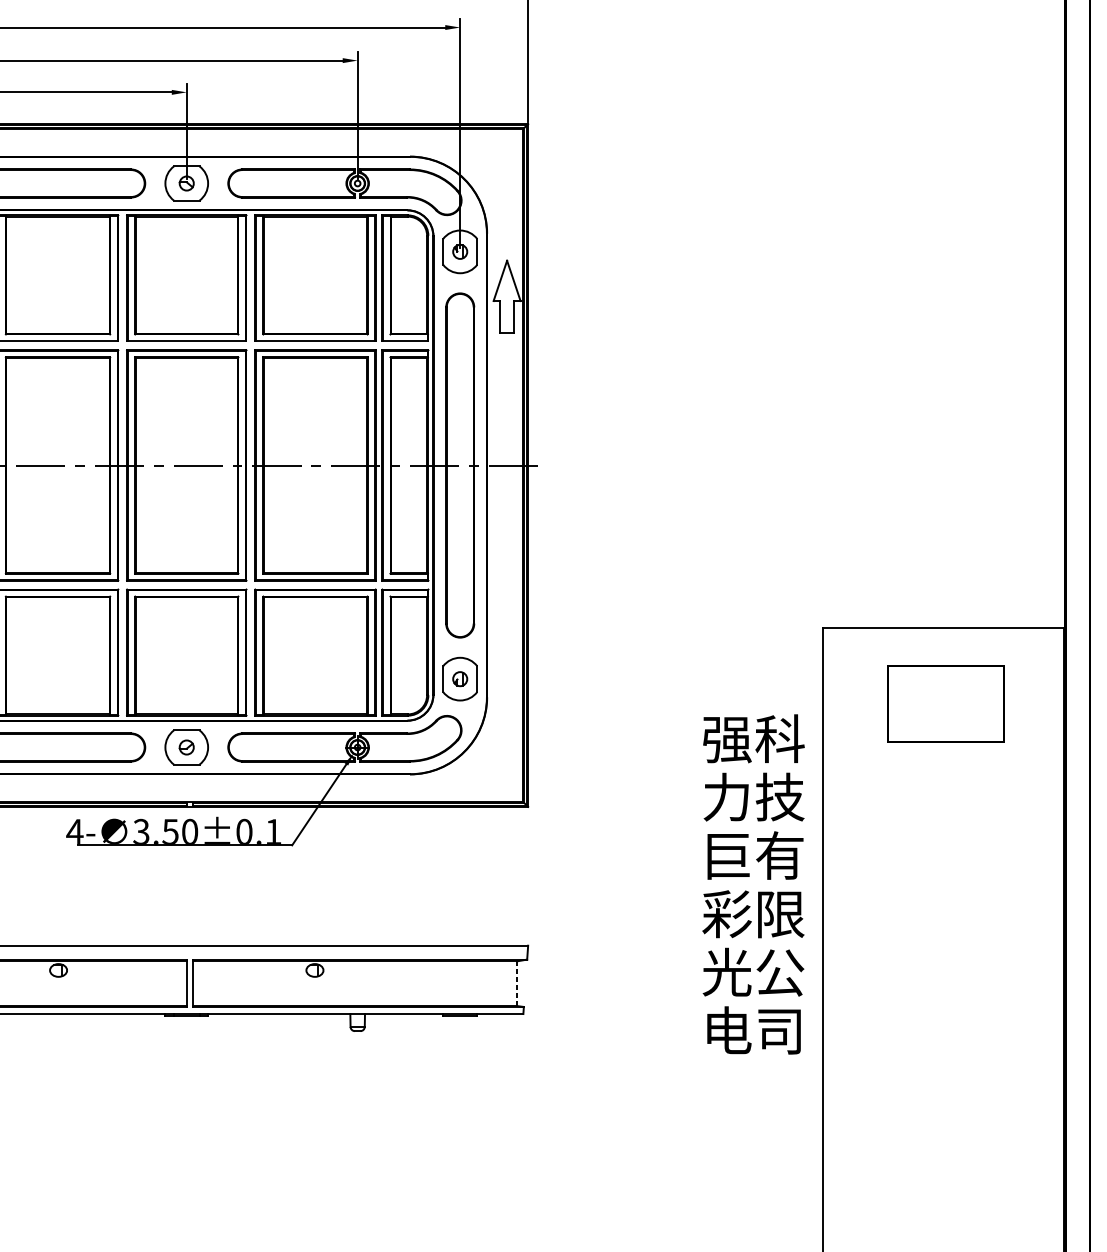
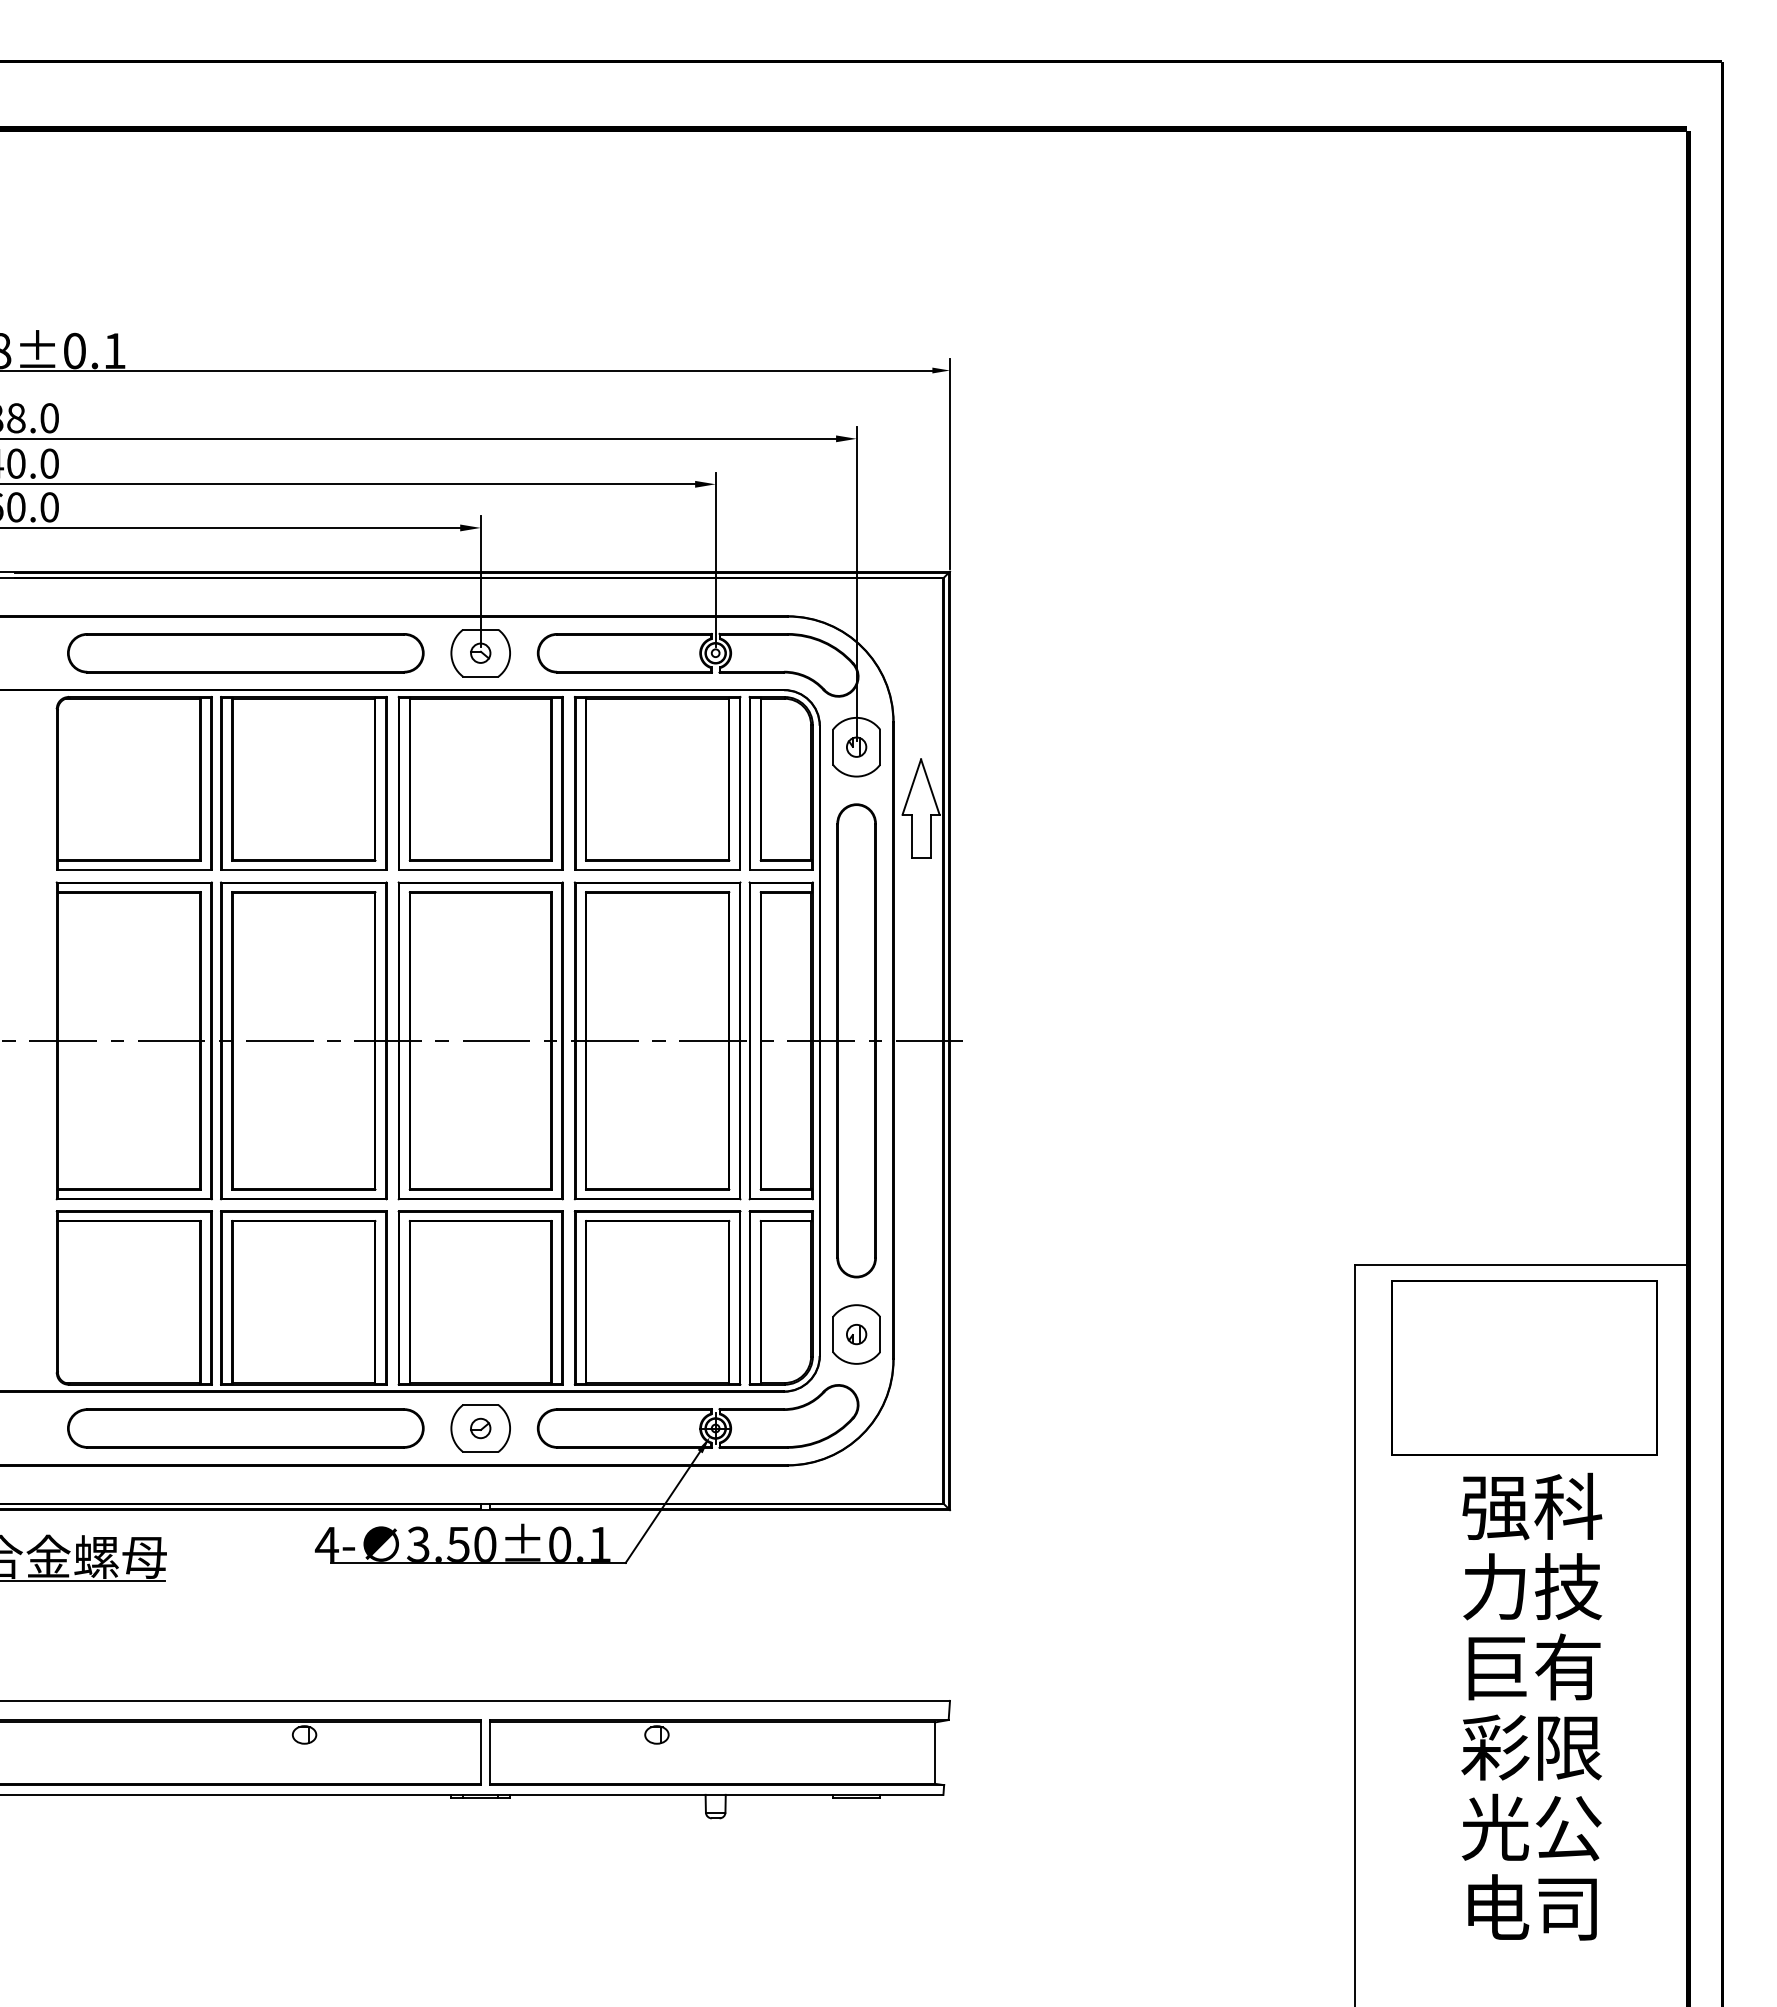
part: (946, 703) -> (1524, 1367), size x1.67
text: (753, 884) -> (1531, 1706), moved
line: (517, 983) -> (935, 1753), dashed -> solid

